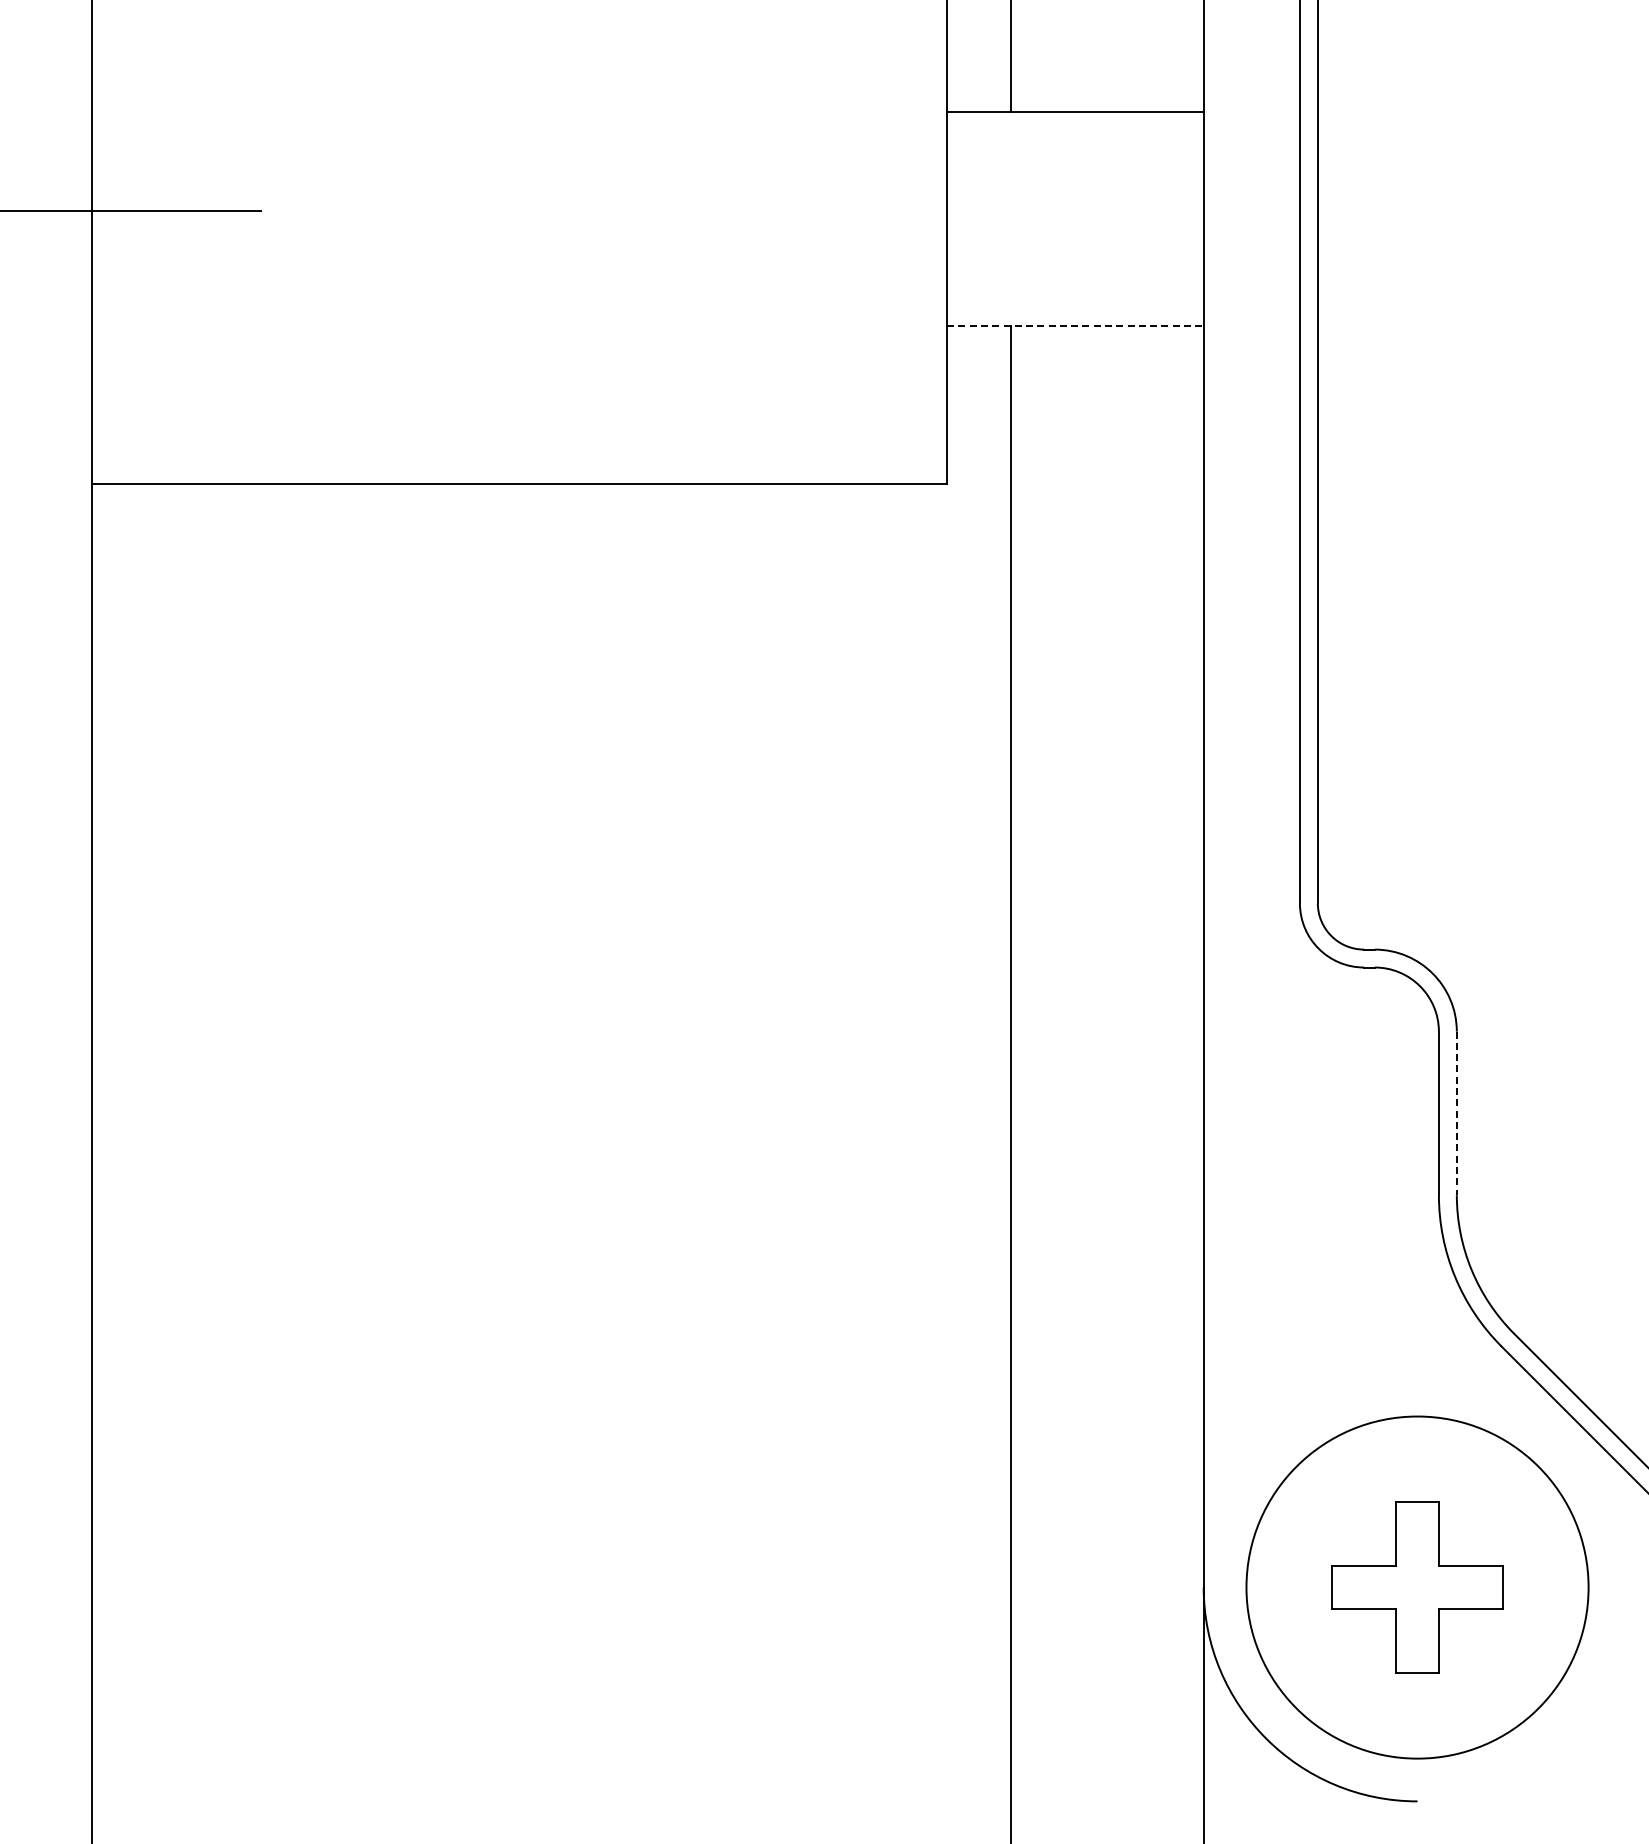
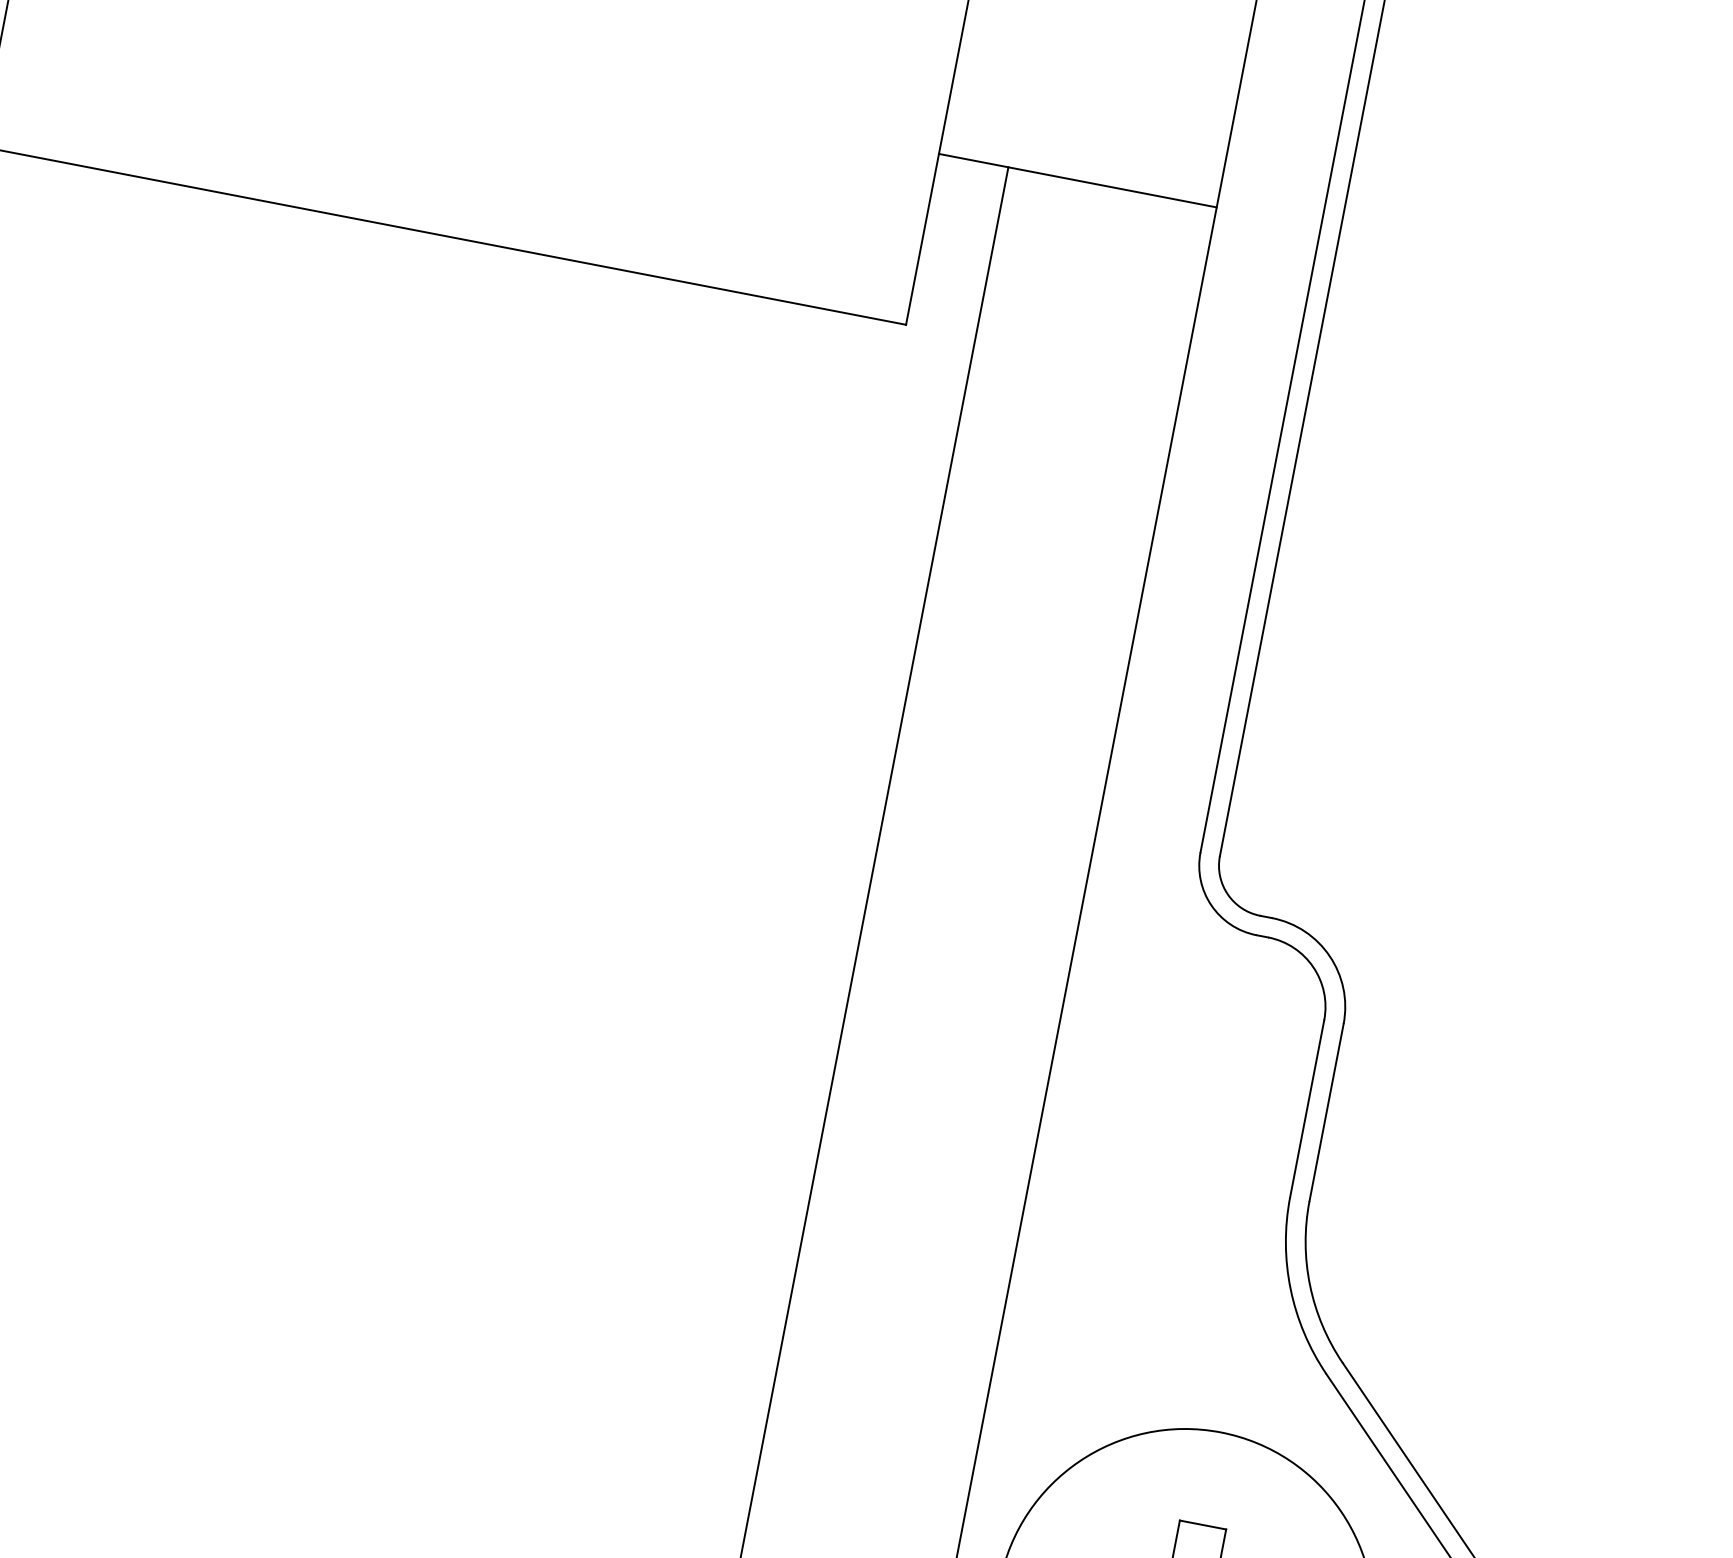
line: (1075, 326) -> (1077, 181), dashed -> solid
line: (1456, 1113) -> (1326, 1112), dashed -> solid

